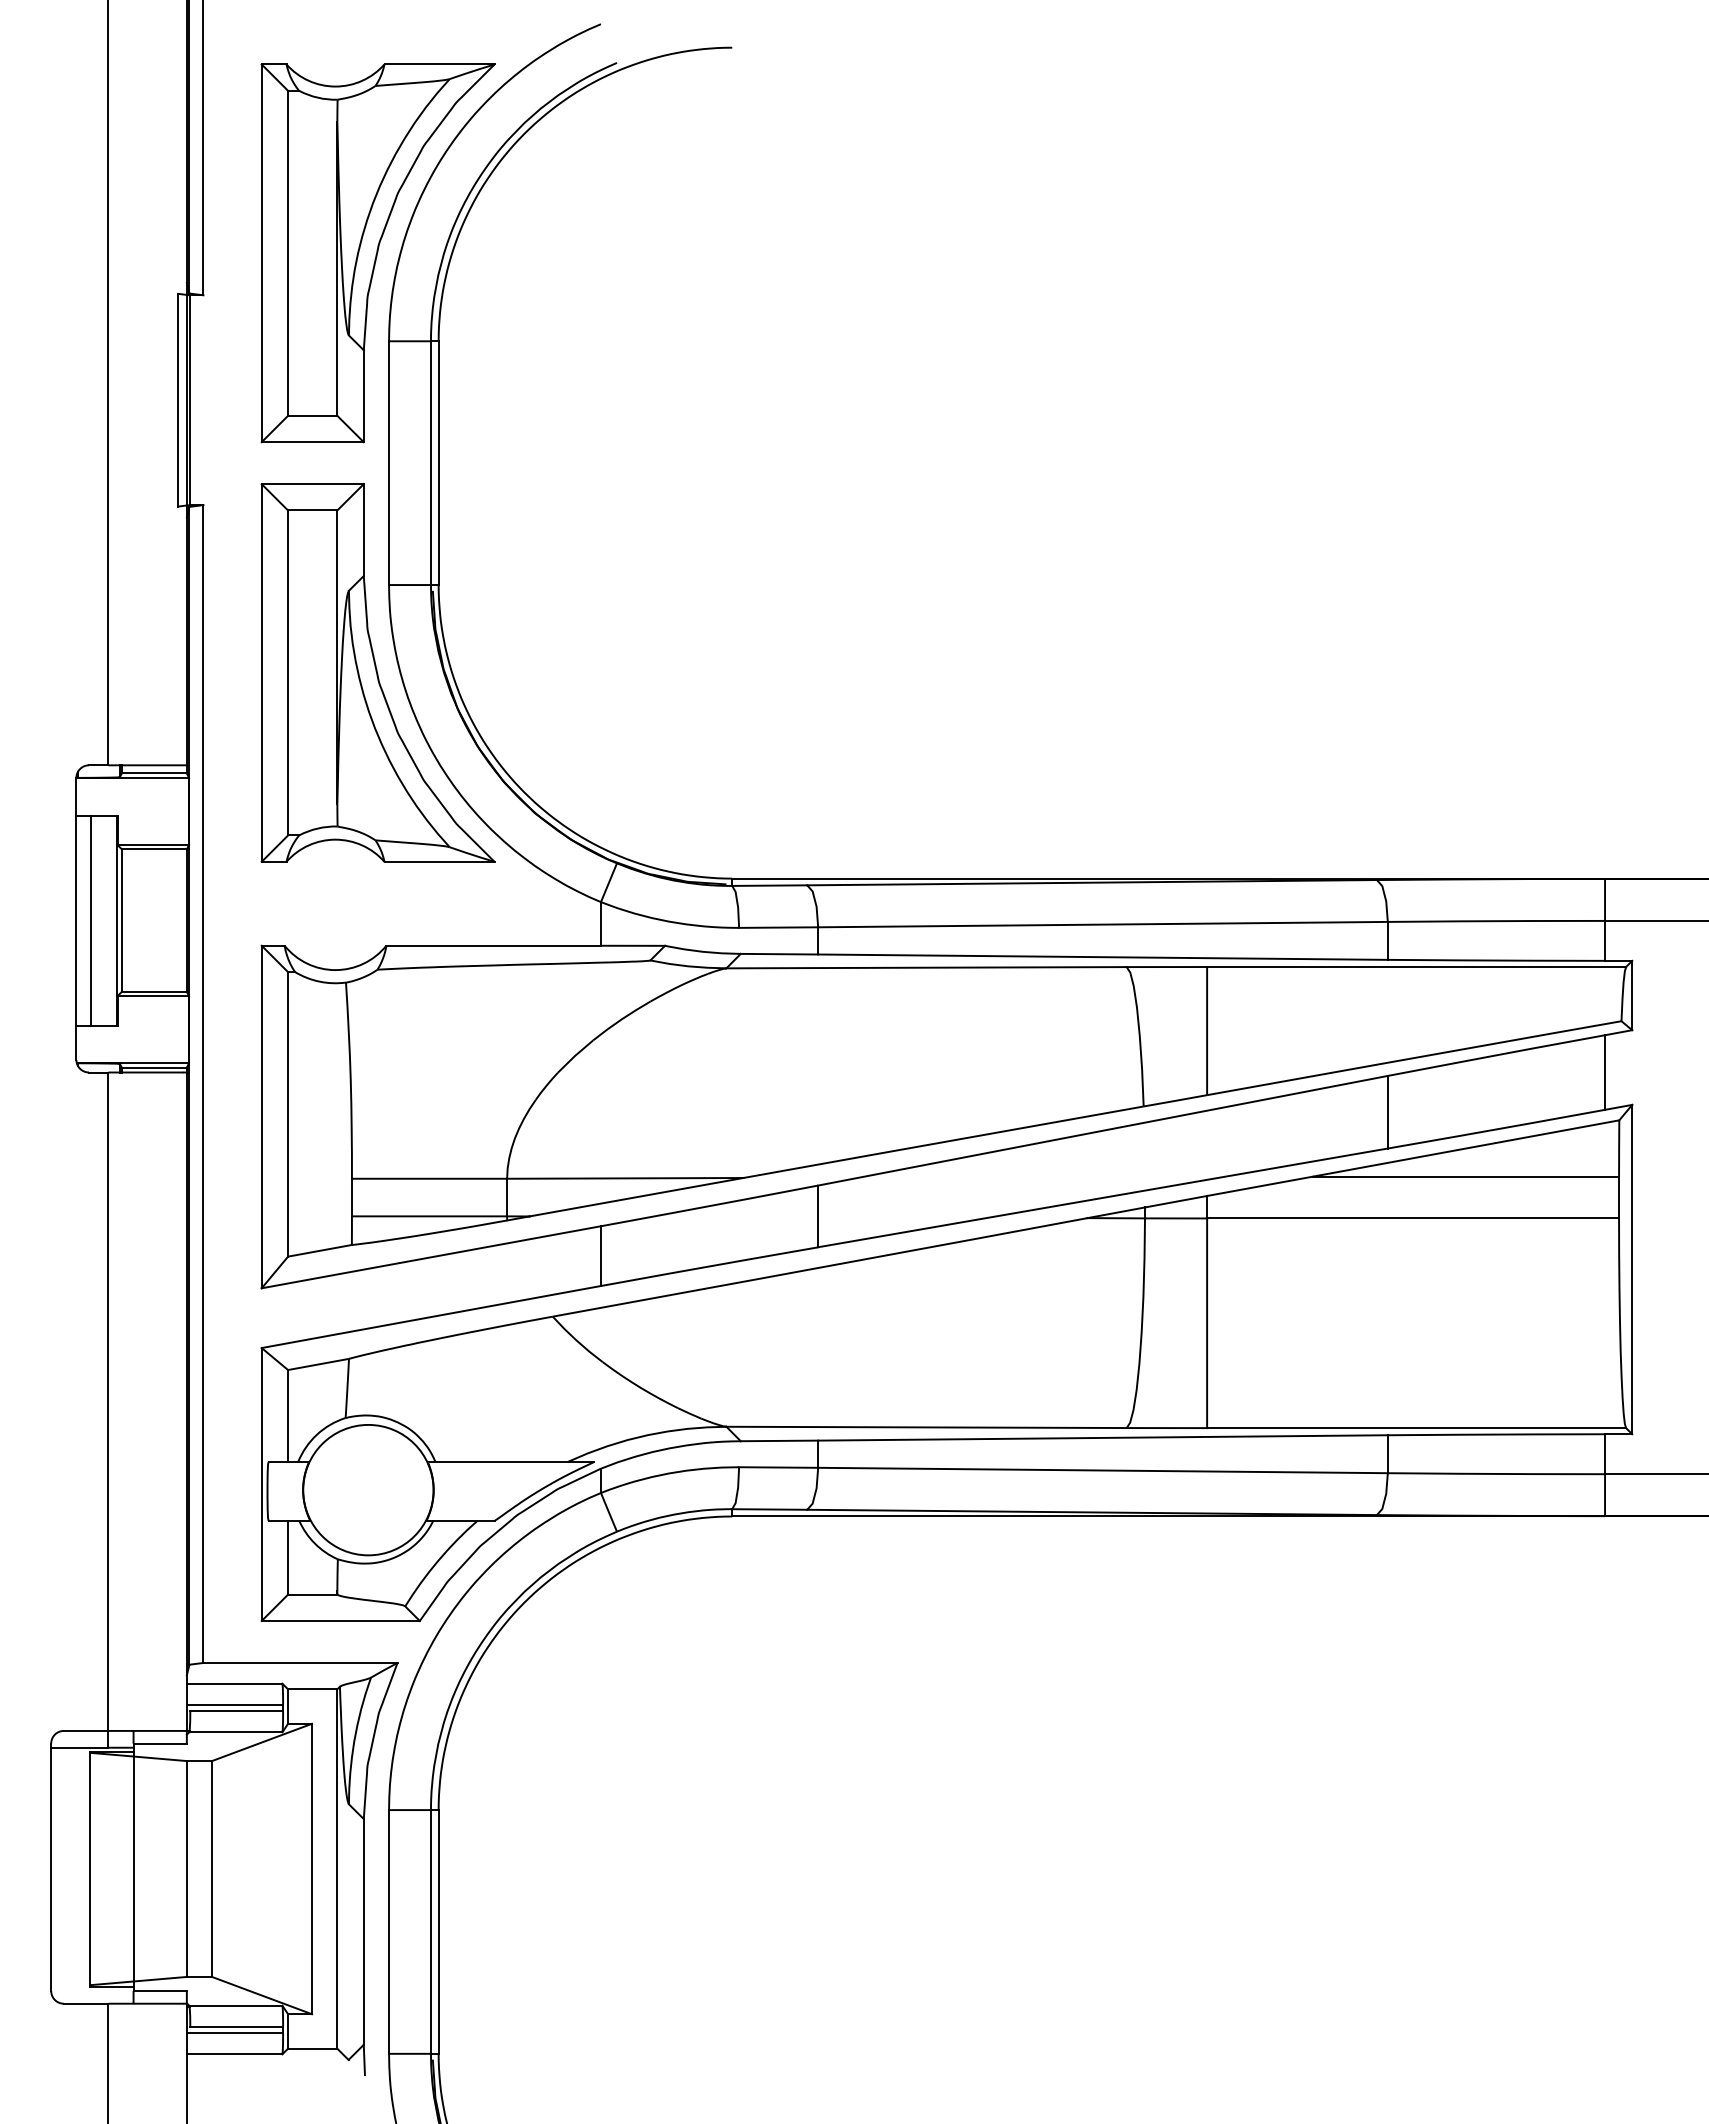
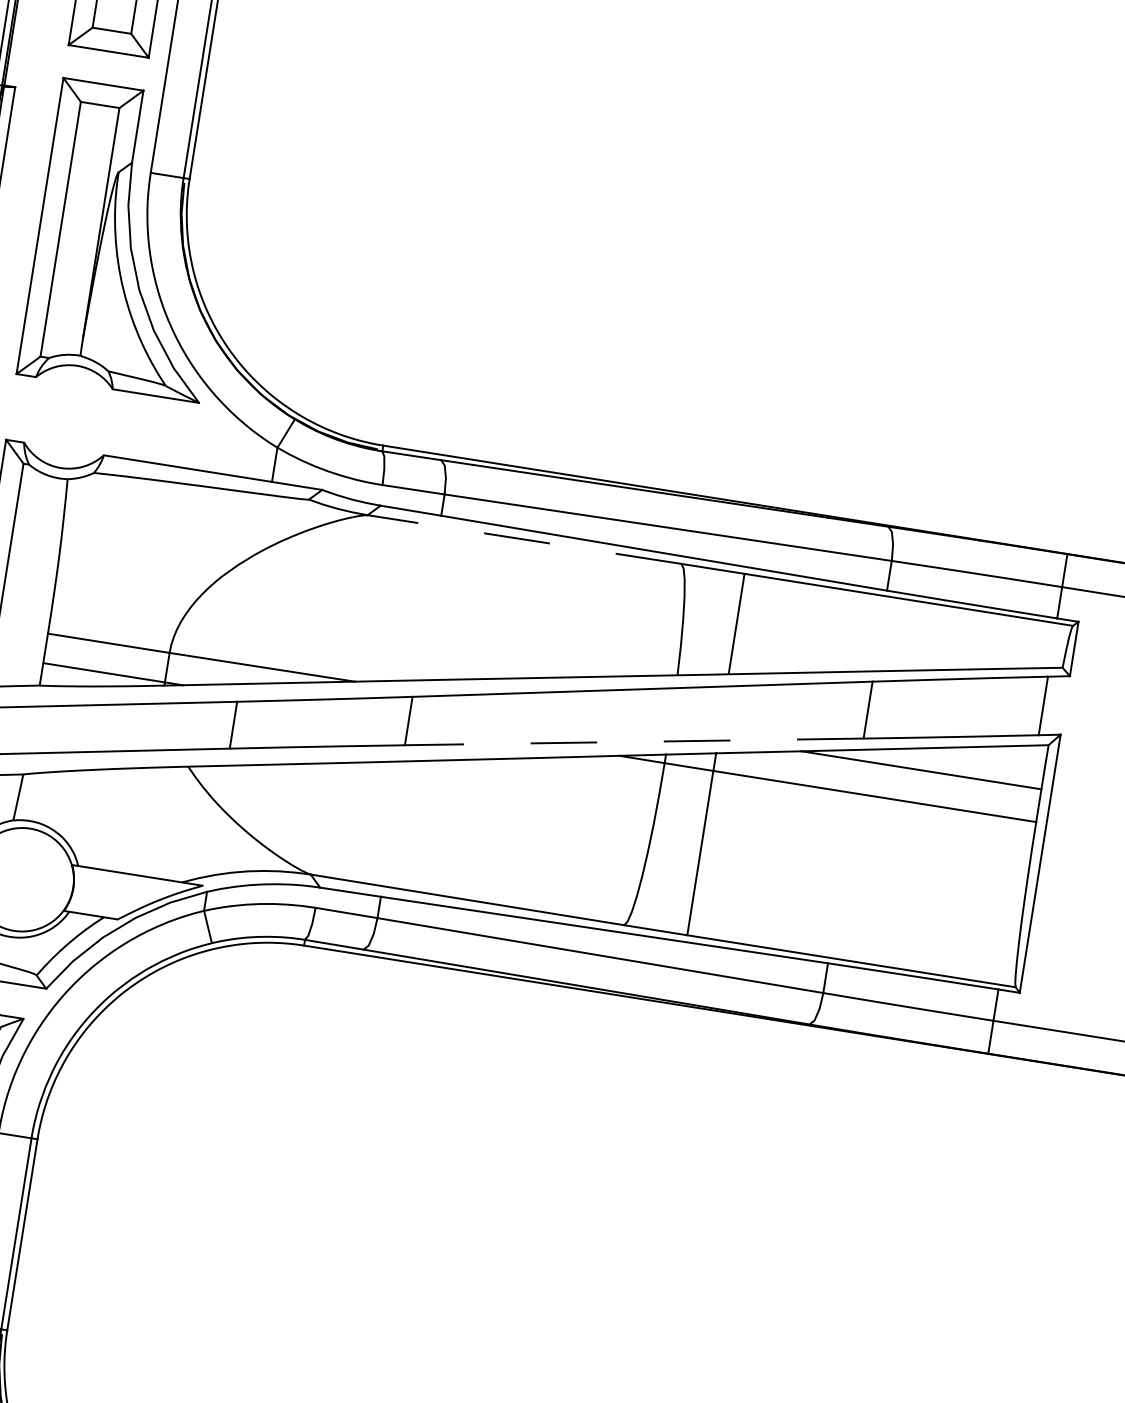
line: (926, 967) -> (524, 539), solid -> dashed
line: (1102, 1197) -> (633, 741), solid -> dashed

